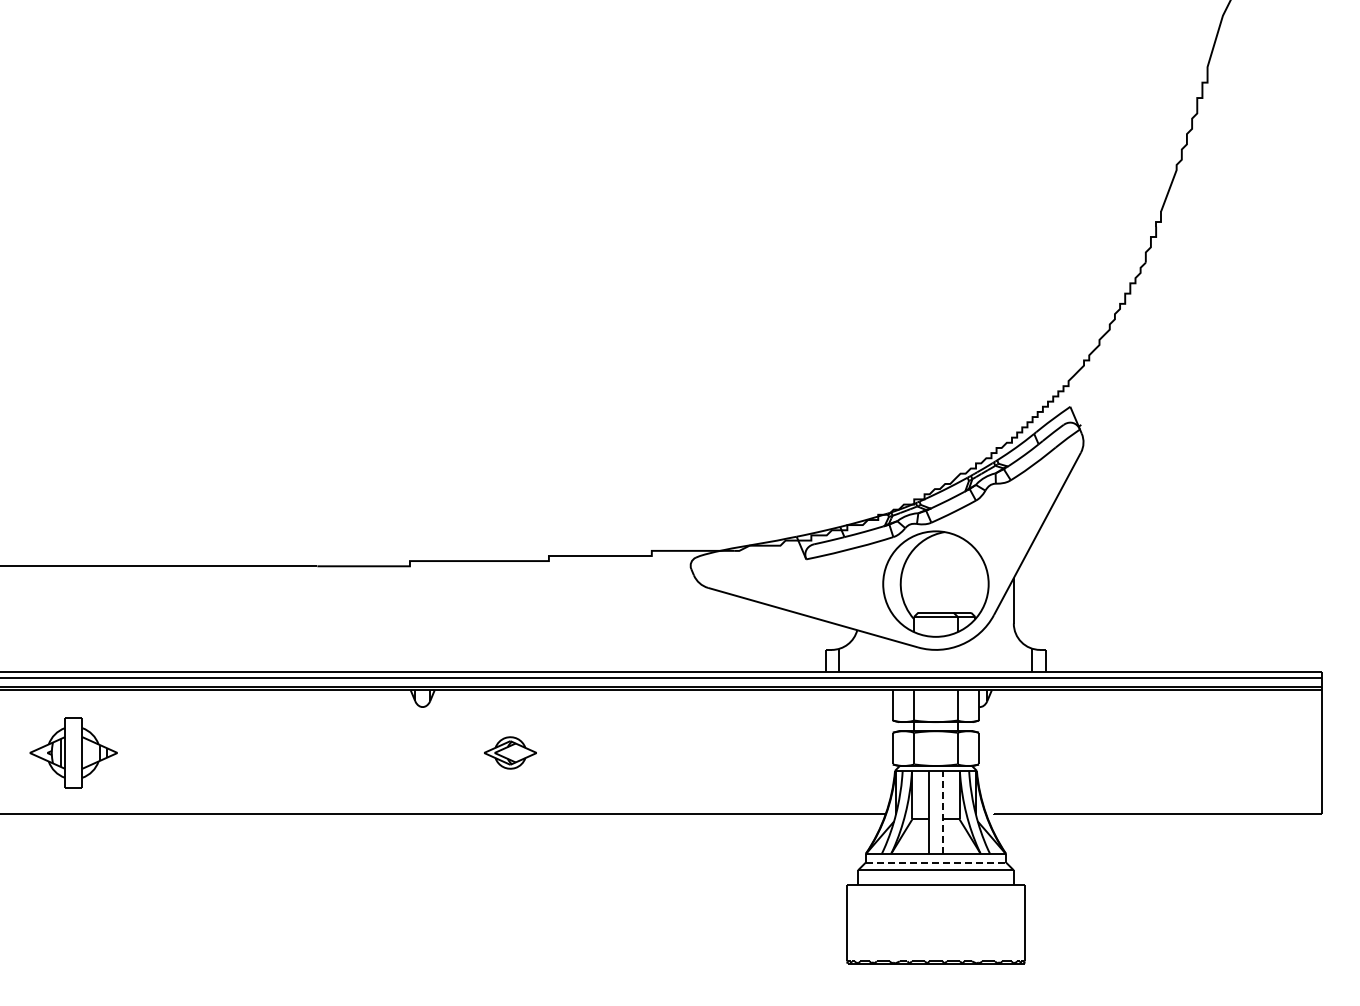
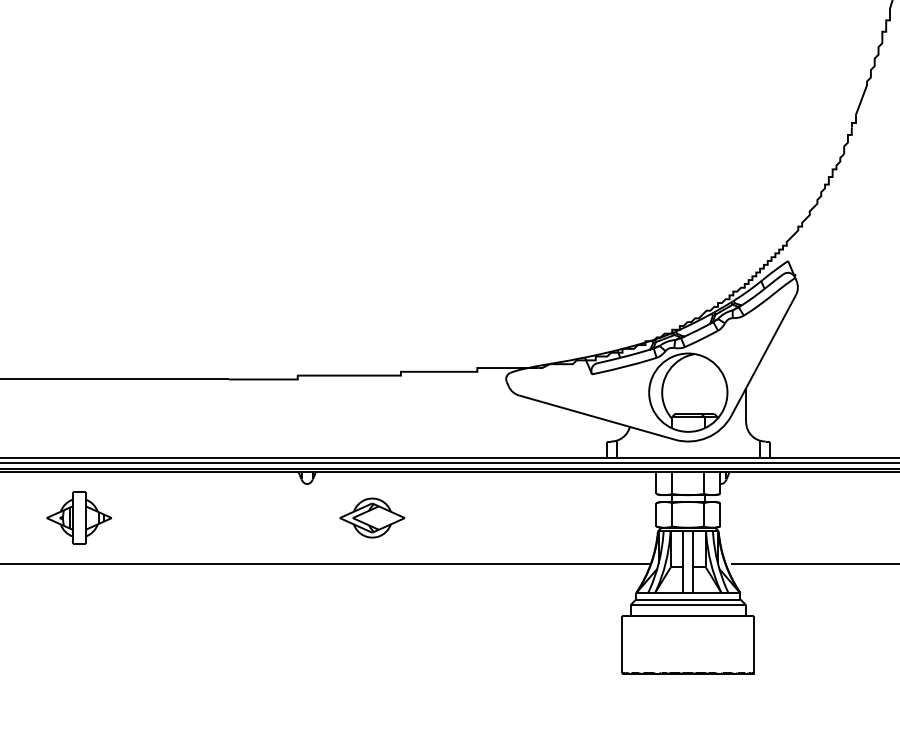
part: (73, 752) -> (79, 517), moved
part: (510, 752) -> (372, 517), size x1.67
line: (942, 812) -> (693, 562), dashed -> solid
line: (936, 862) -> (688, 599), dashed -> solid

